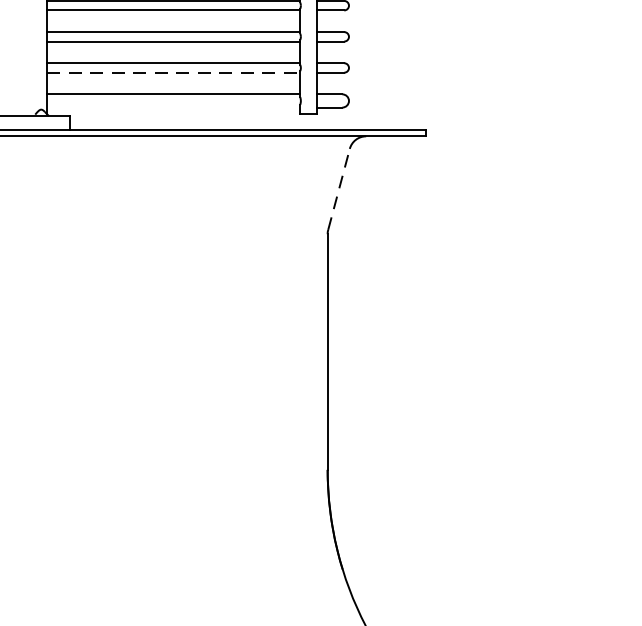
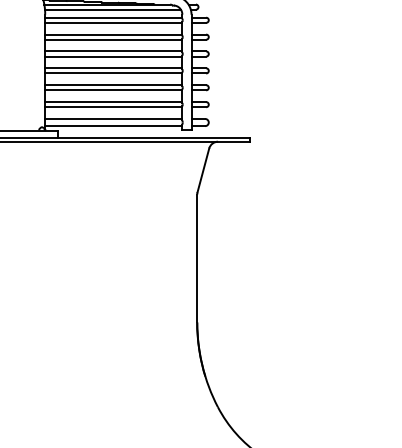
line: (173, 73) -> (113, 107), dashed -> solid
line: (173, 108) -> (113, 126), added
line: (339, 189) -> (203, 170), dashed -> solid

